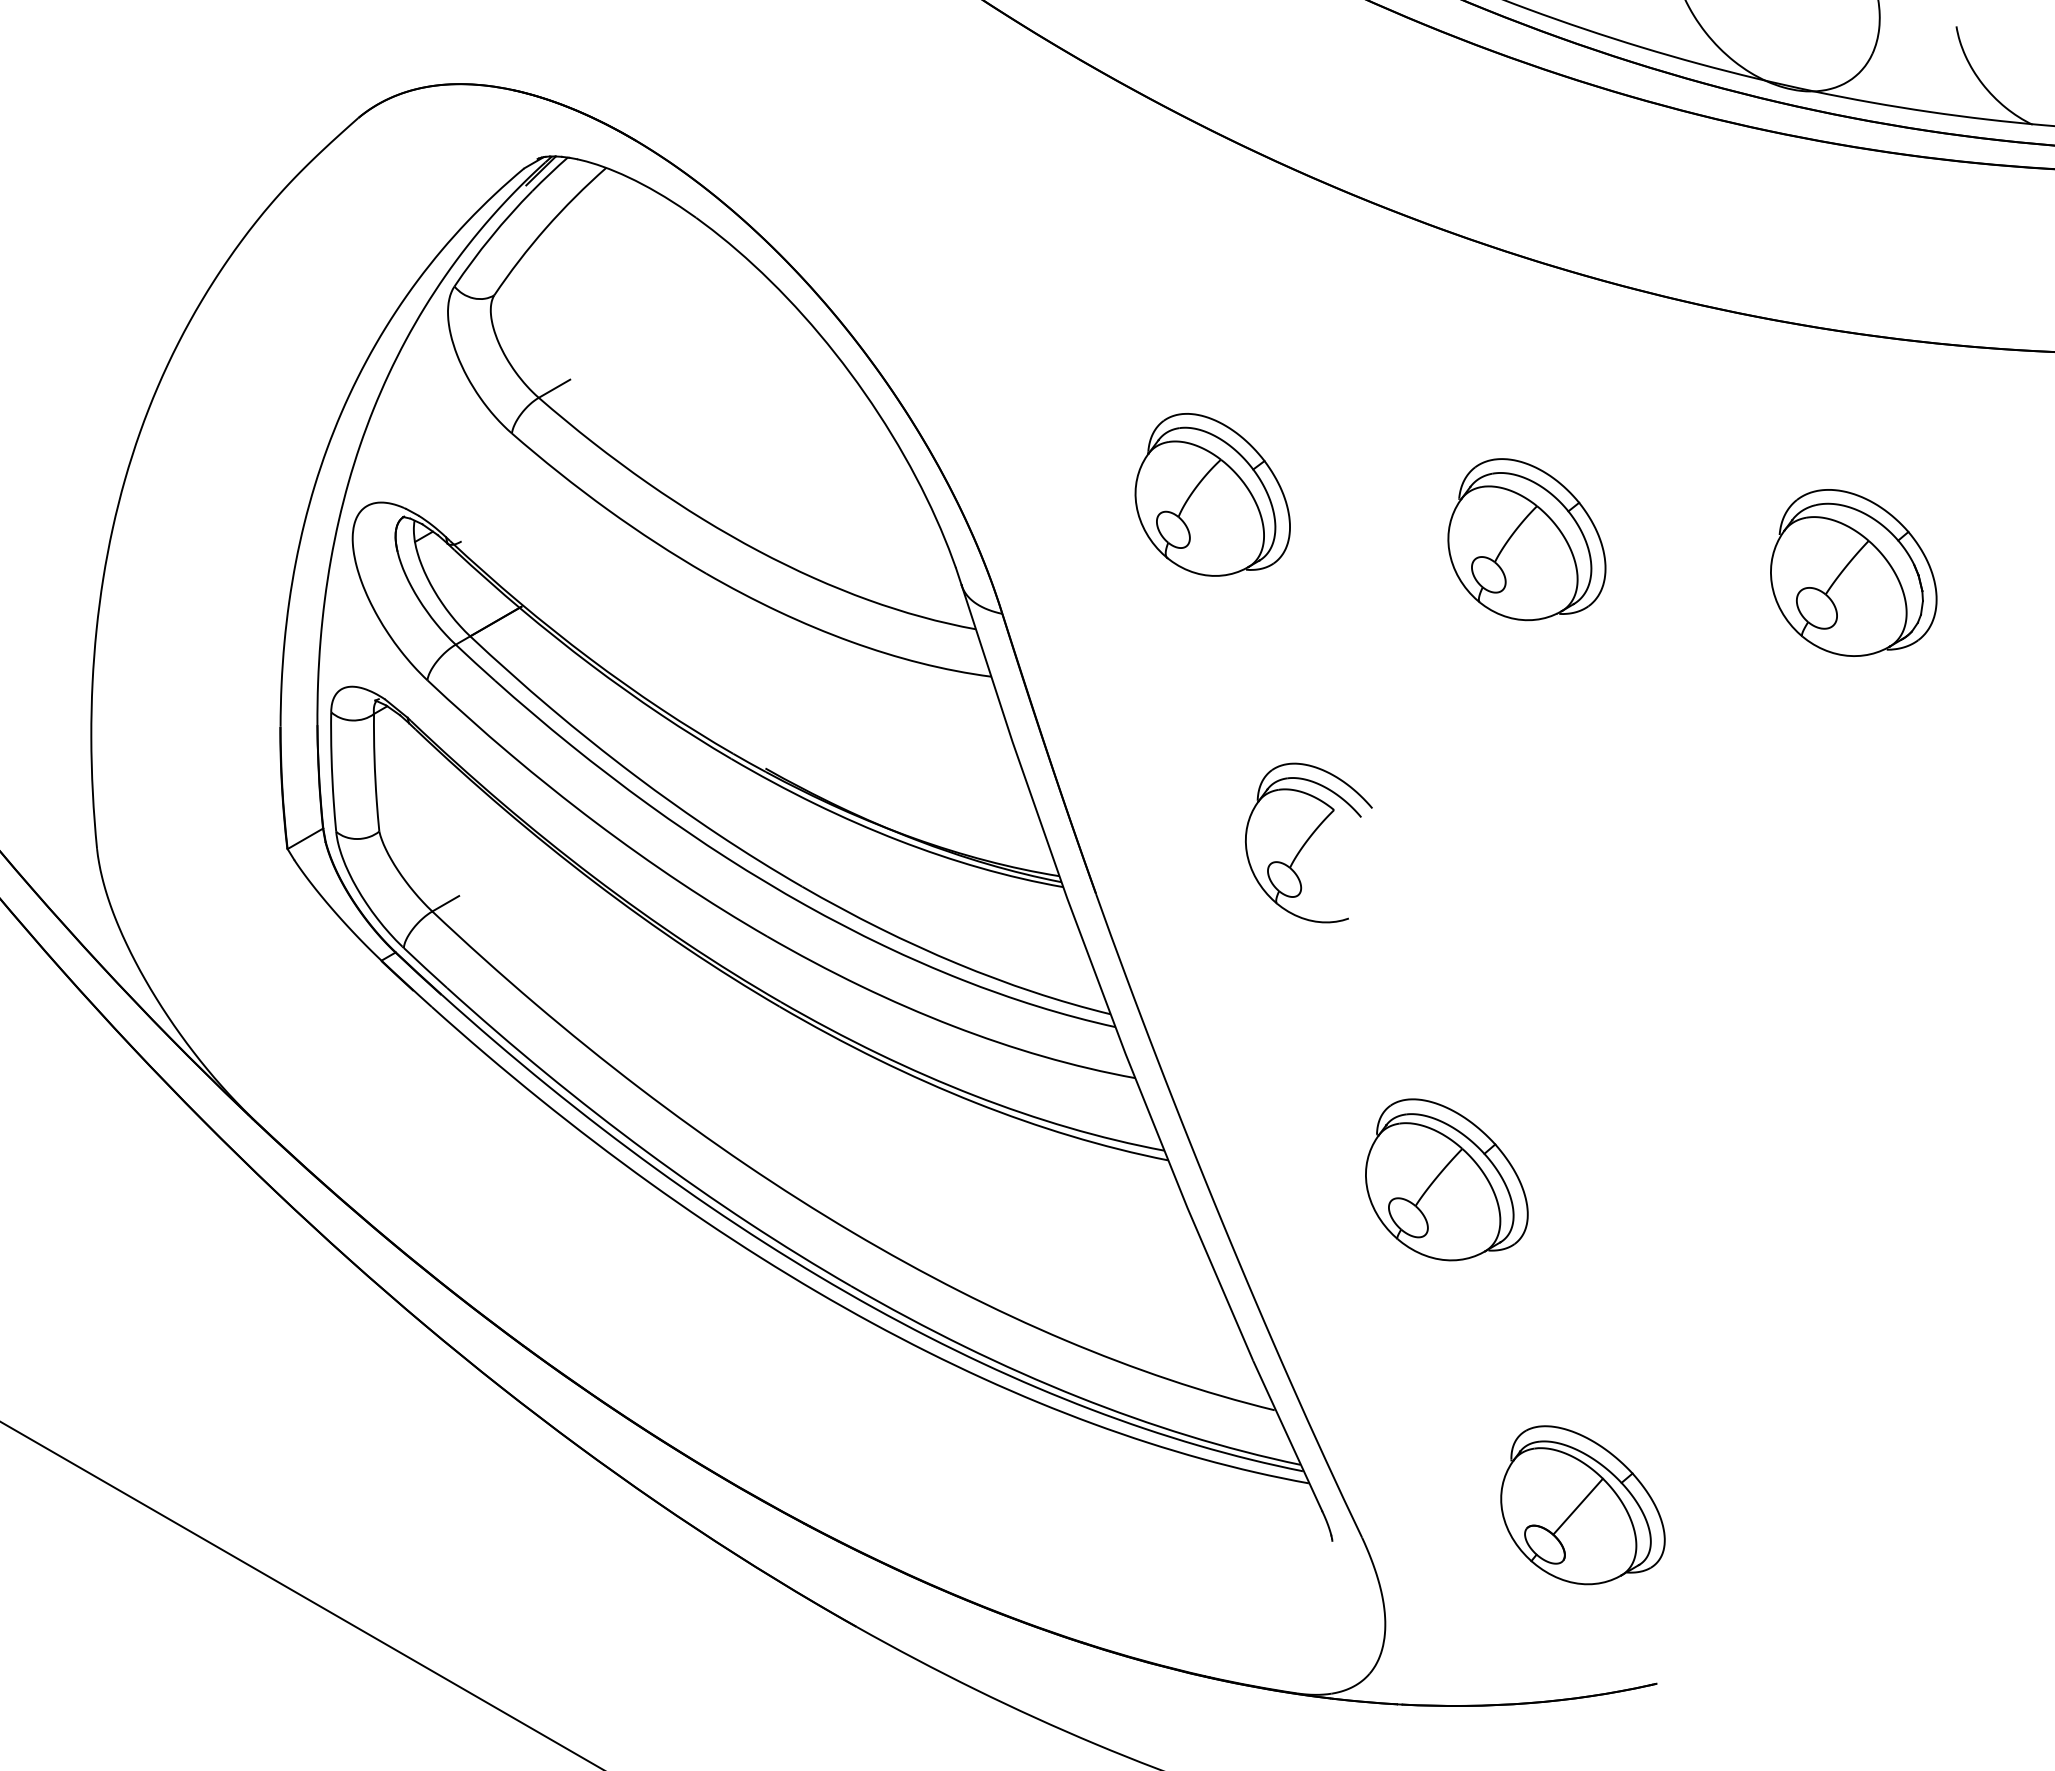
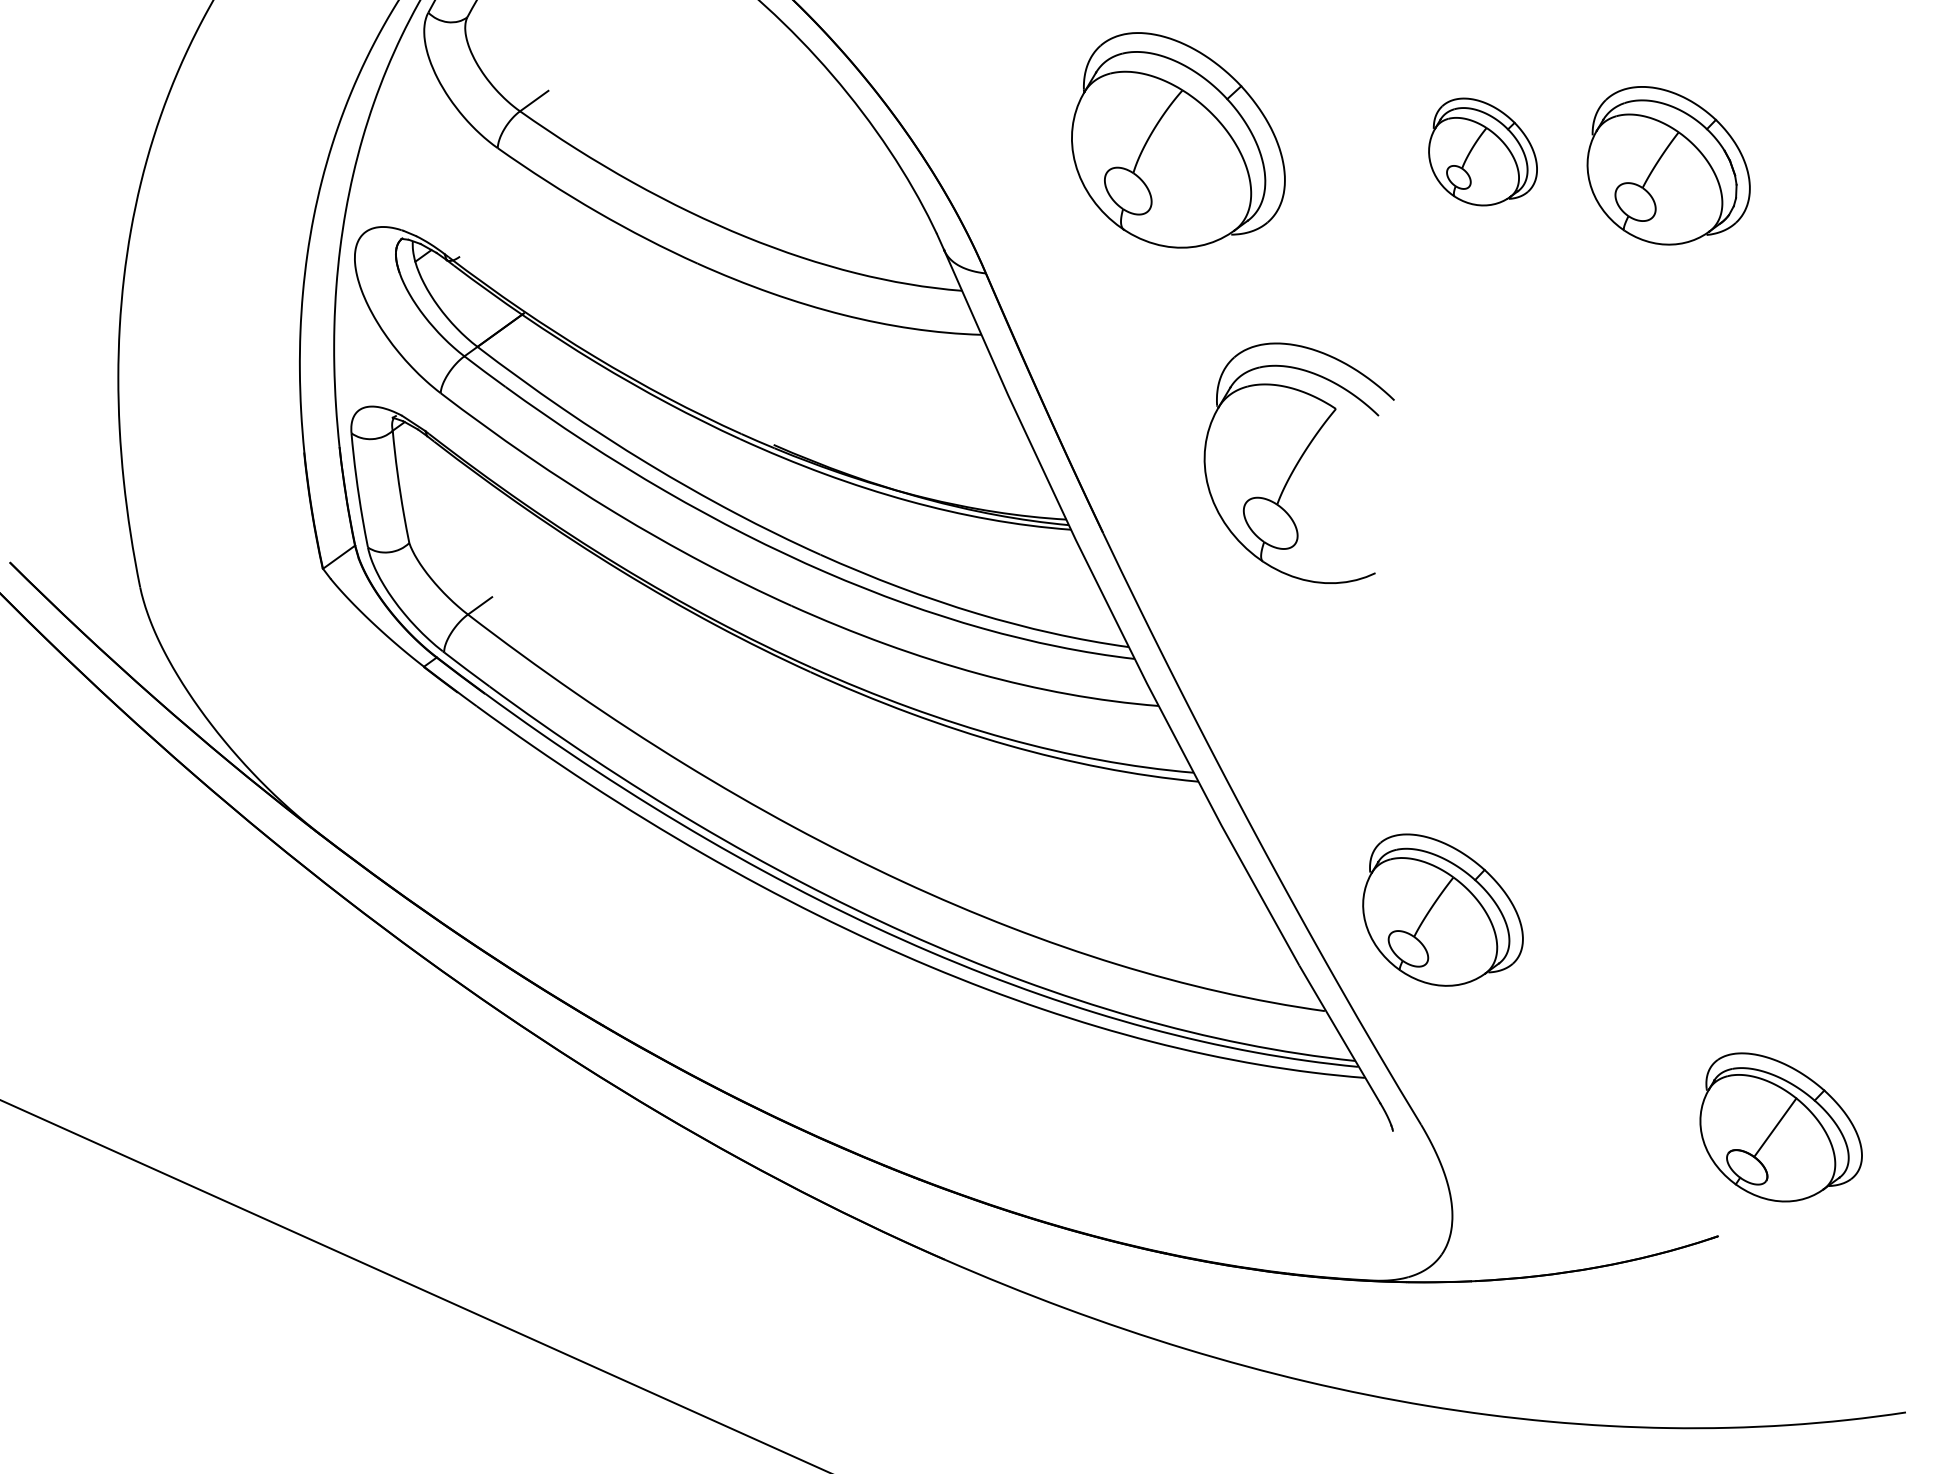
part: (1212, 494) -> (1175, 138), size x1.4
part: (1526, 539) -> (1481, 151), size x0.7
part: (1853, 572) -> (1667, 164), moved
part: (1308, 842) -> (1301, 462), size x1.6
part: (1446, 1179) -> (1441, 908), moved
part: (1582, 1505) -> (1779, 1126), moved

